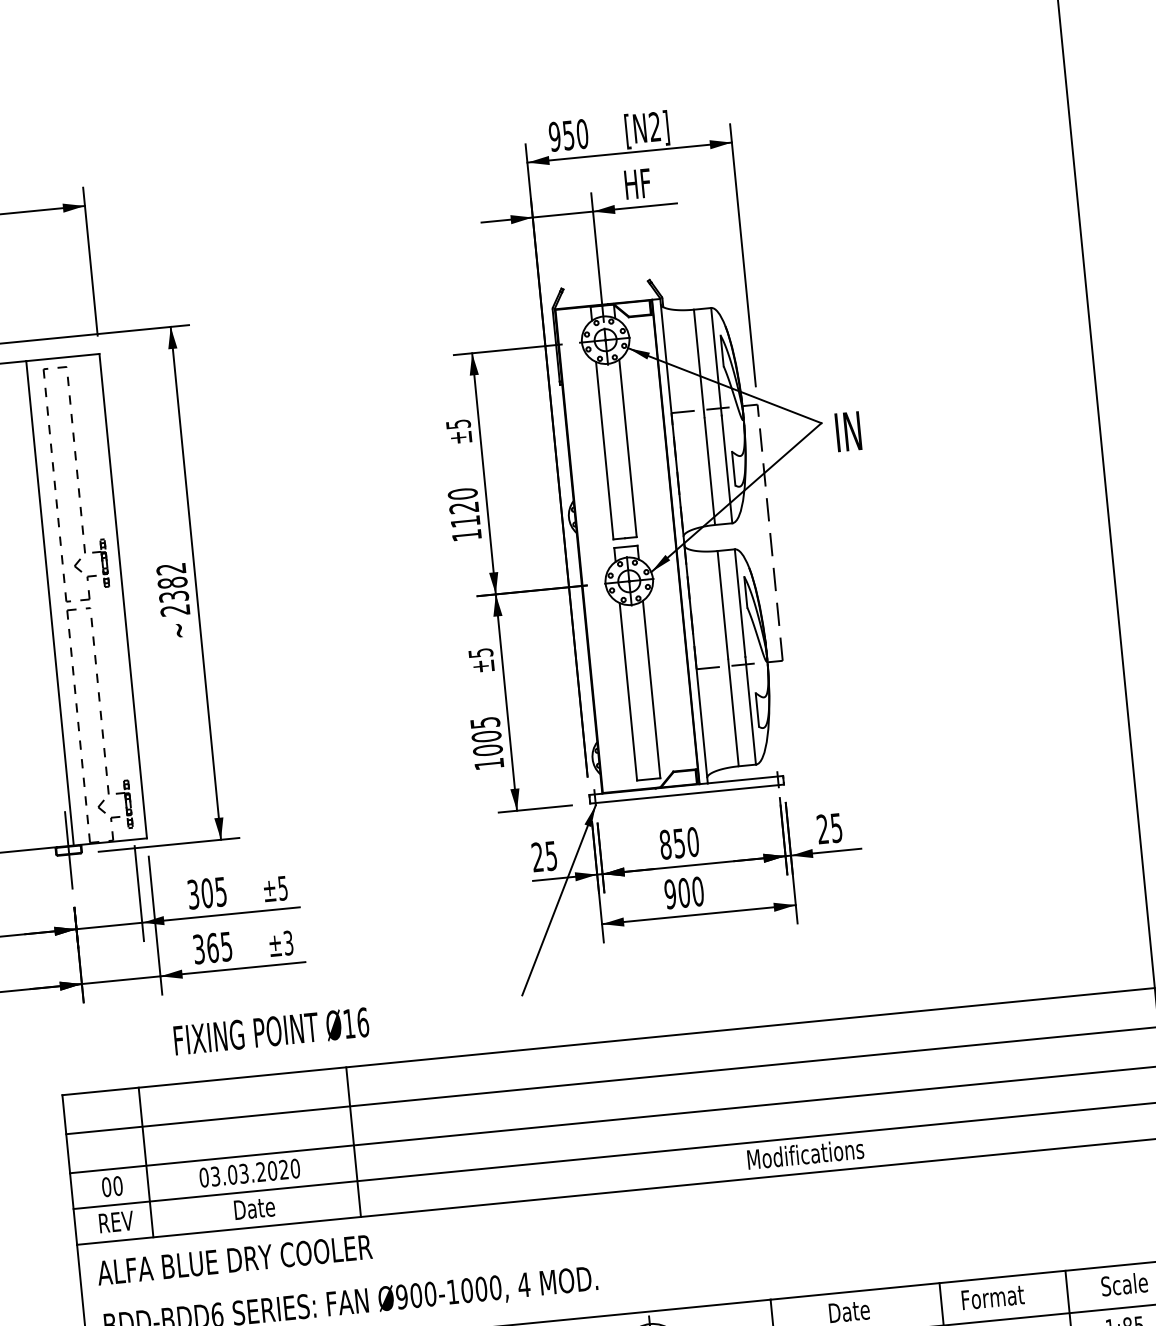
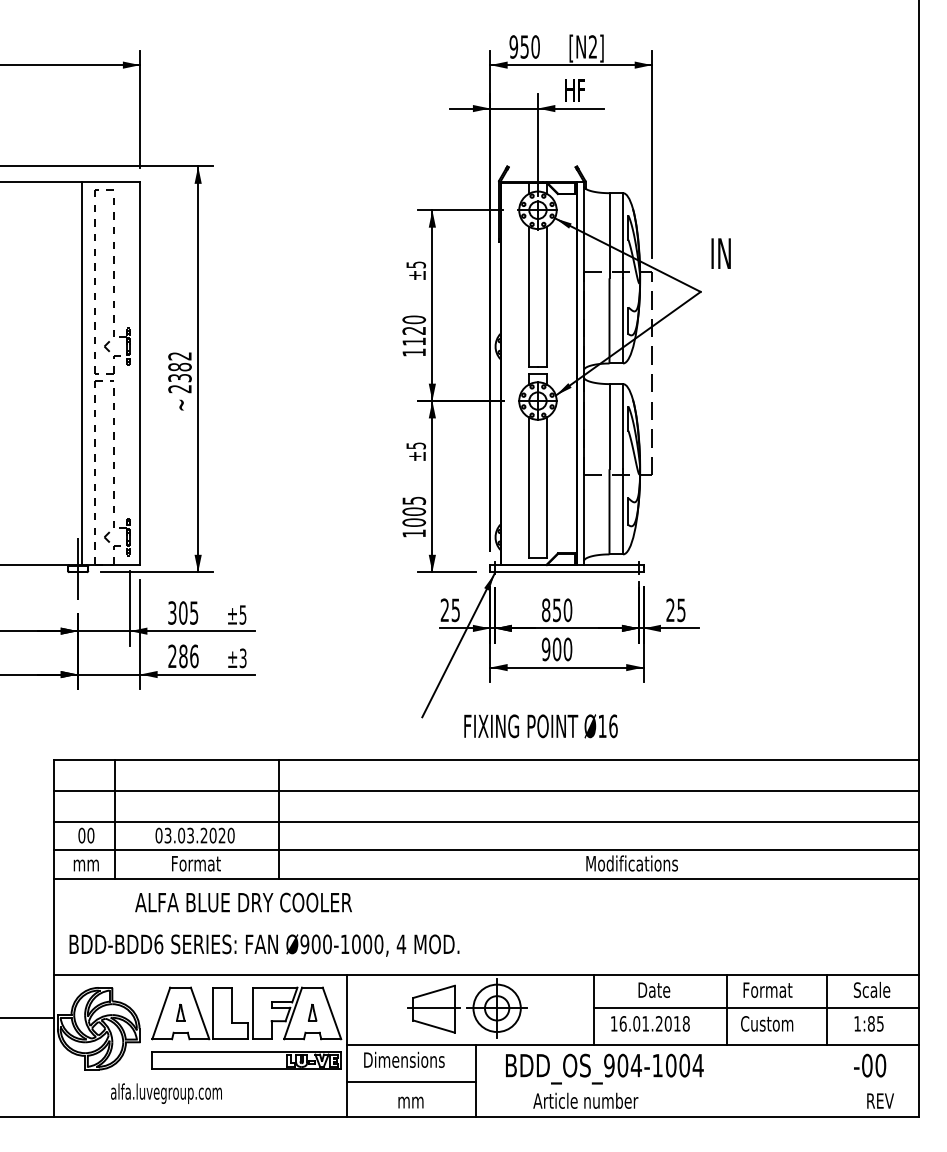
text: (847, 431) -> (720, 253), moved
text: (212, 948) -> (183, 656), 365 -> 286
text: (270, 1031) -> (540, 726), moved
text: (254, 1208) -> (196, 863), Date -> Format
text: (115, 1221) -> (86, 863), REV -> mm
text: (234, 1259) -> (243, 902), moved

